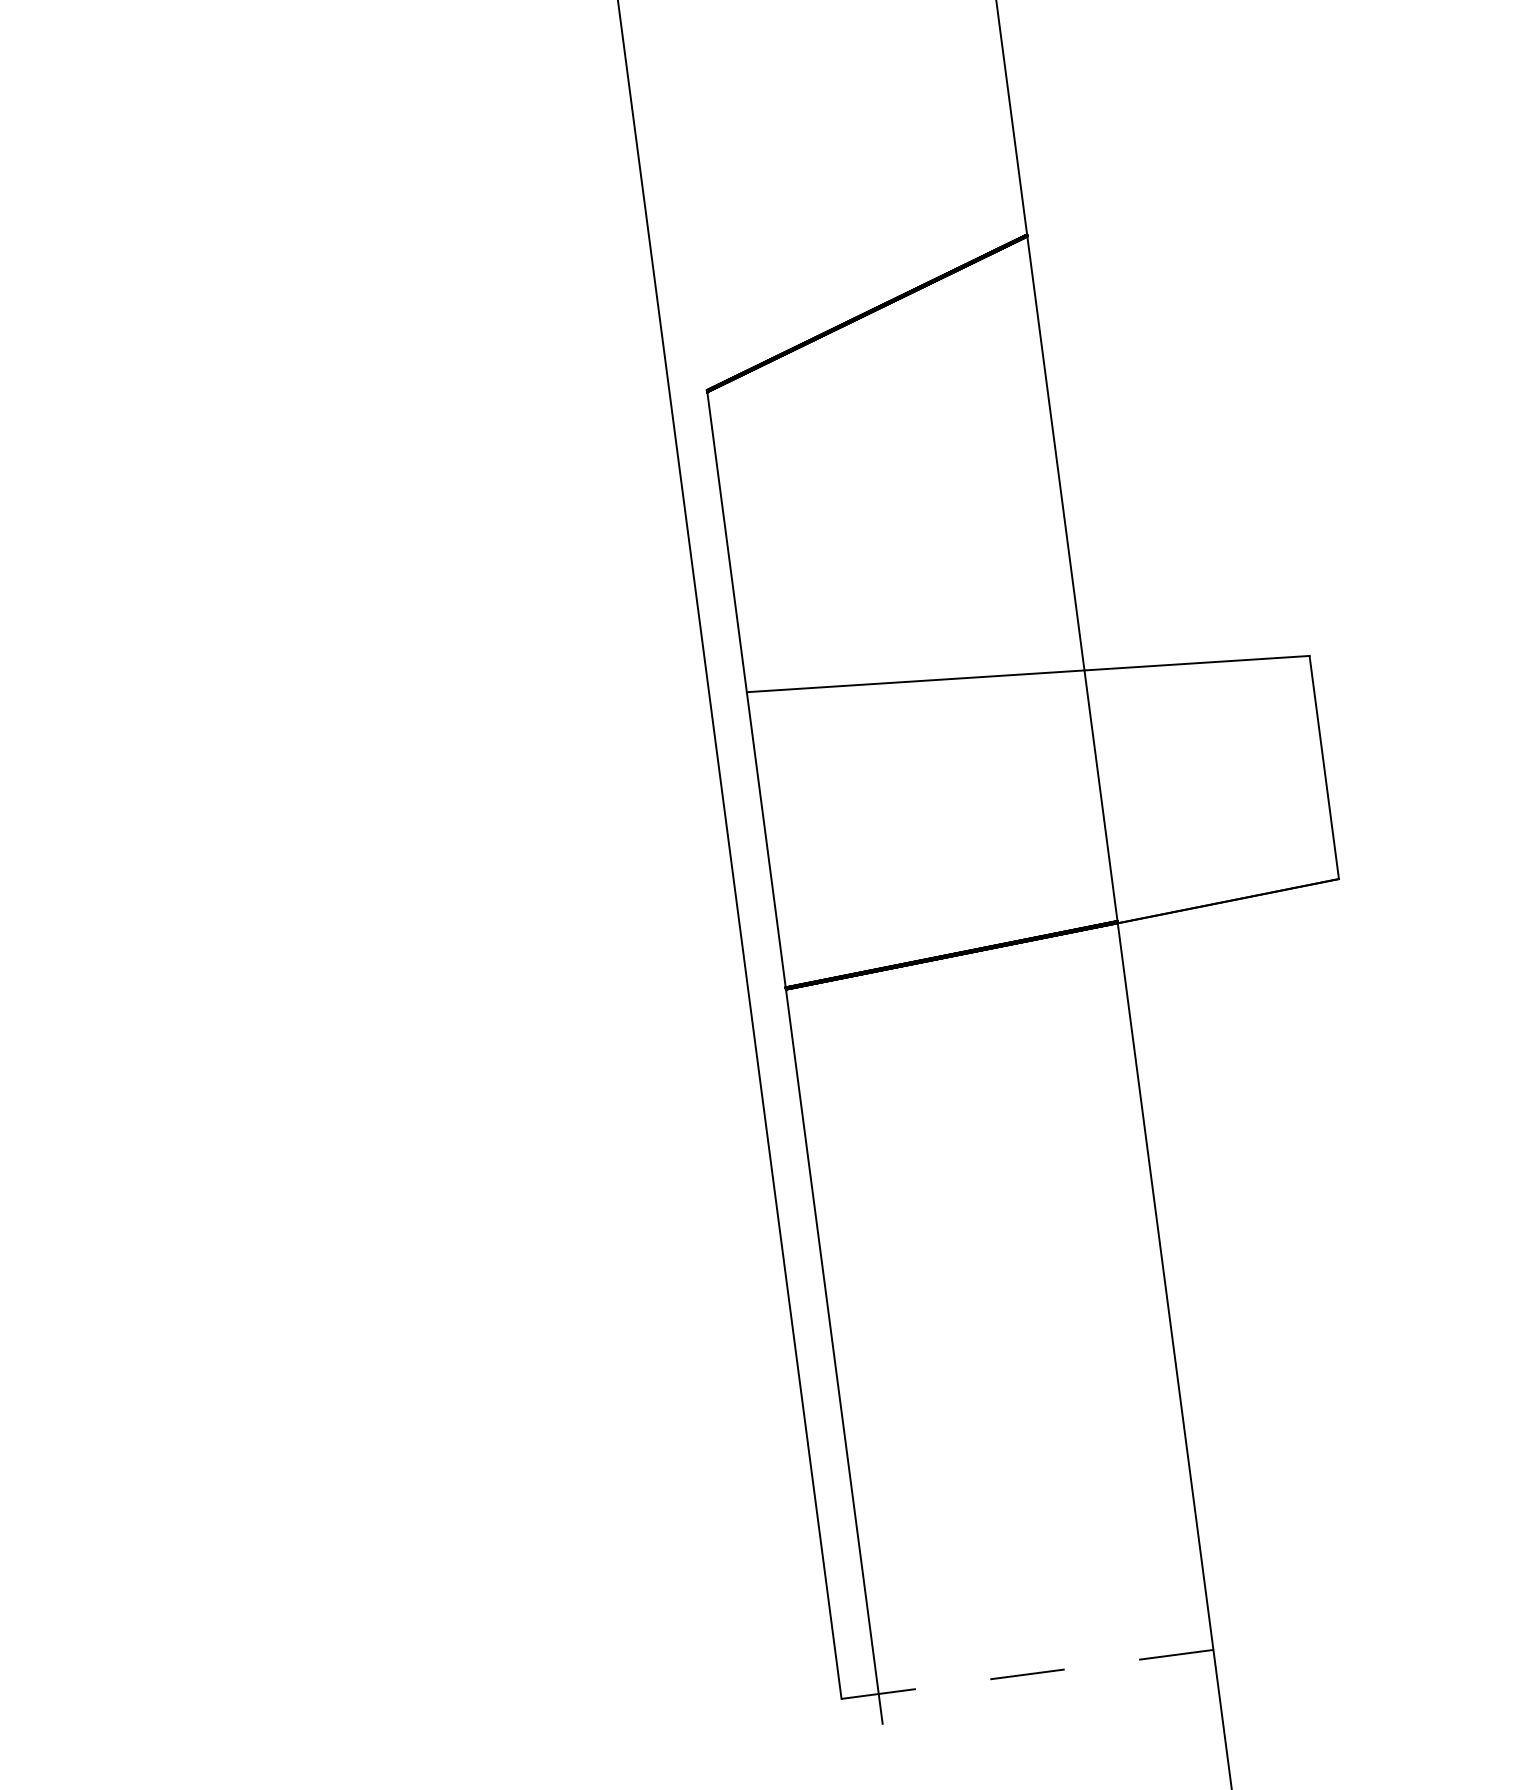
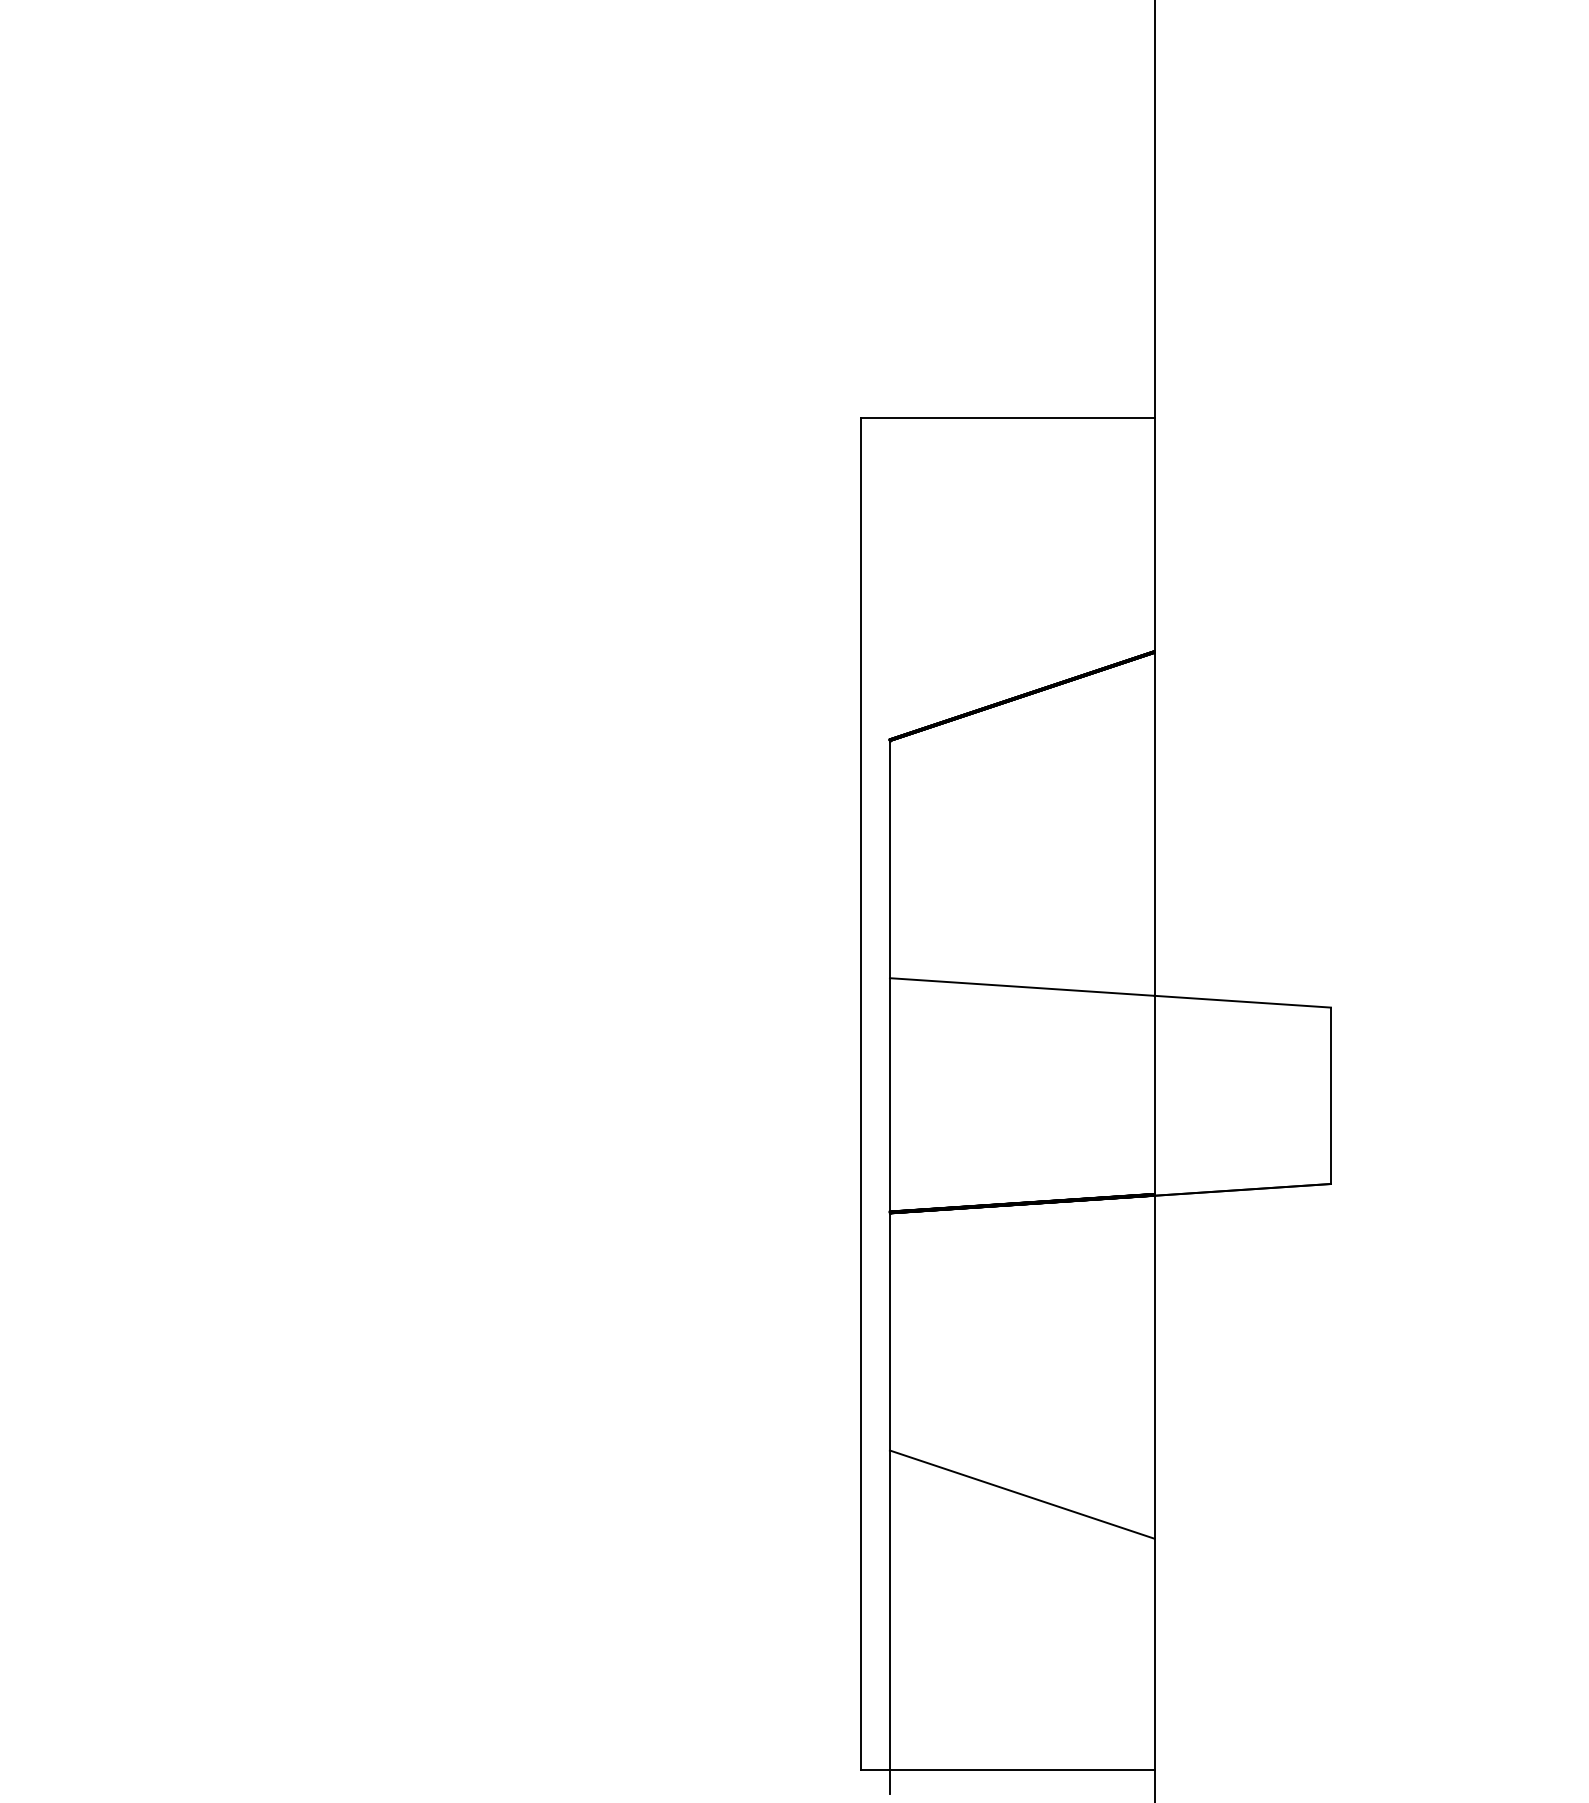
line: (999, 1323) -> (1021, 1494), added
line: (1027, 1674) -> (1007, 1770), dashed -> solid

